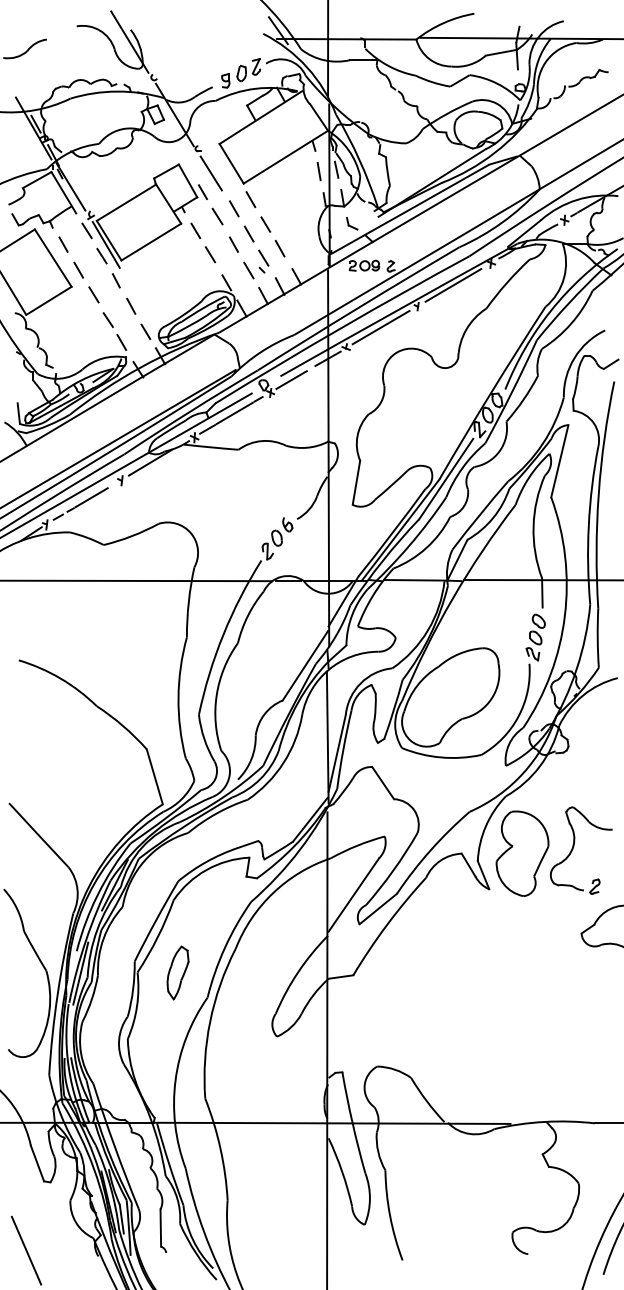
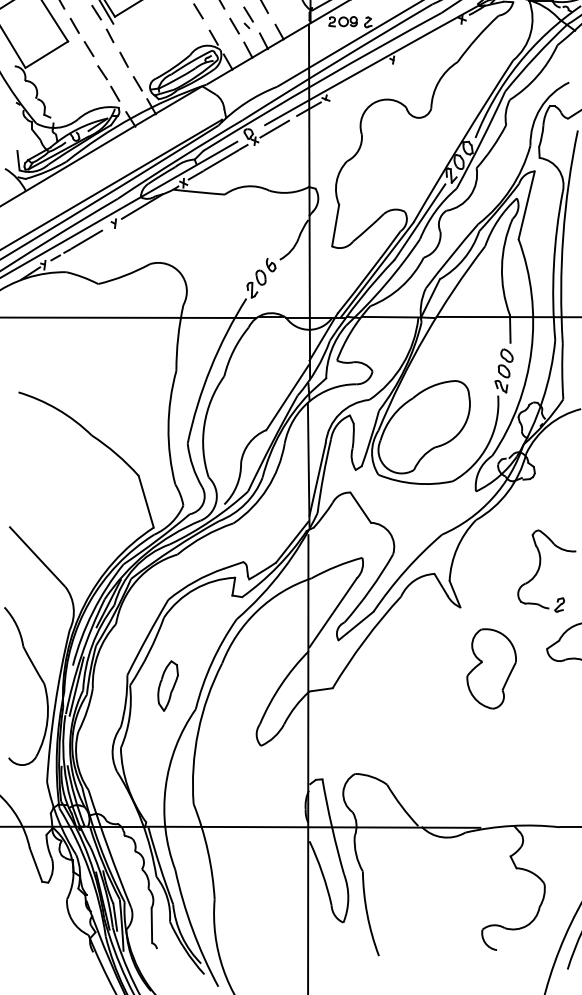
line: (453, 285) -> (426, 40), removed
line: (380, 327) -> (358, 79), removed
part: (522, 853) -> (491, 668), moved
line: (26, 1250) -> (25, 946), removed

